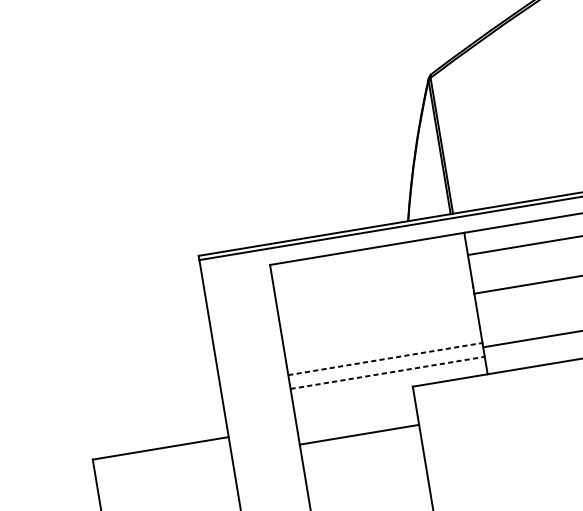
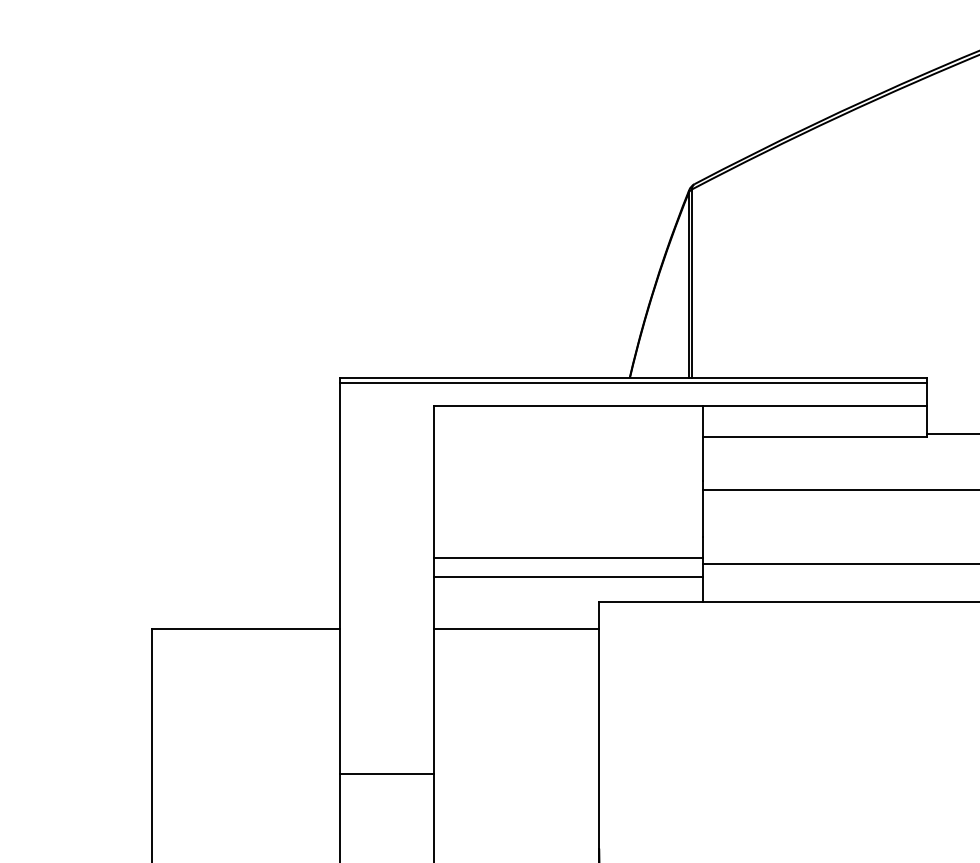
line: (385, 359) -> (568, 558), dashed -> solid
line: (387, 372) -> (568, 577), dashed -> solid
line: (359, 434) -> (516, 628), moved

